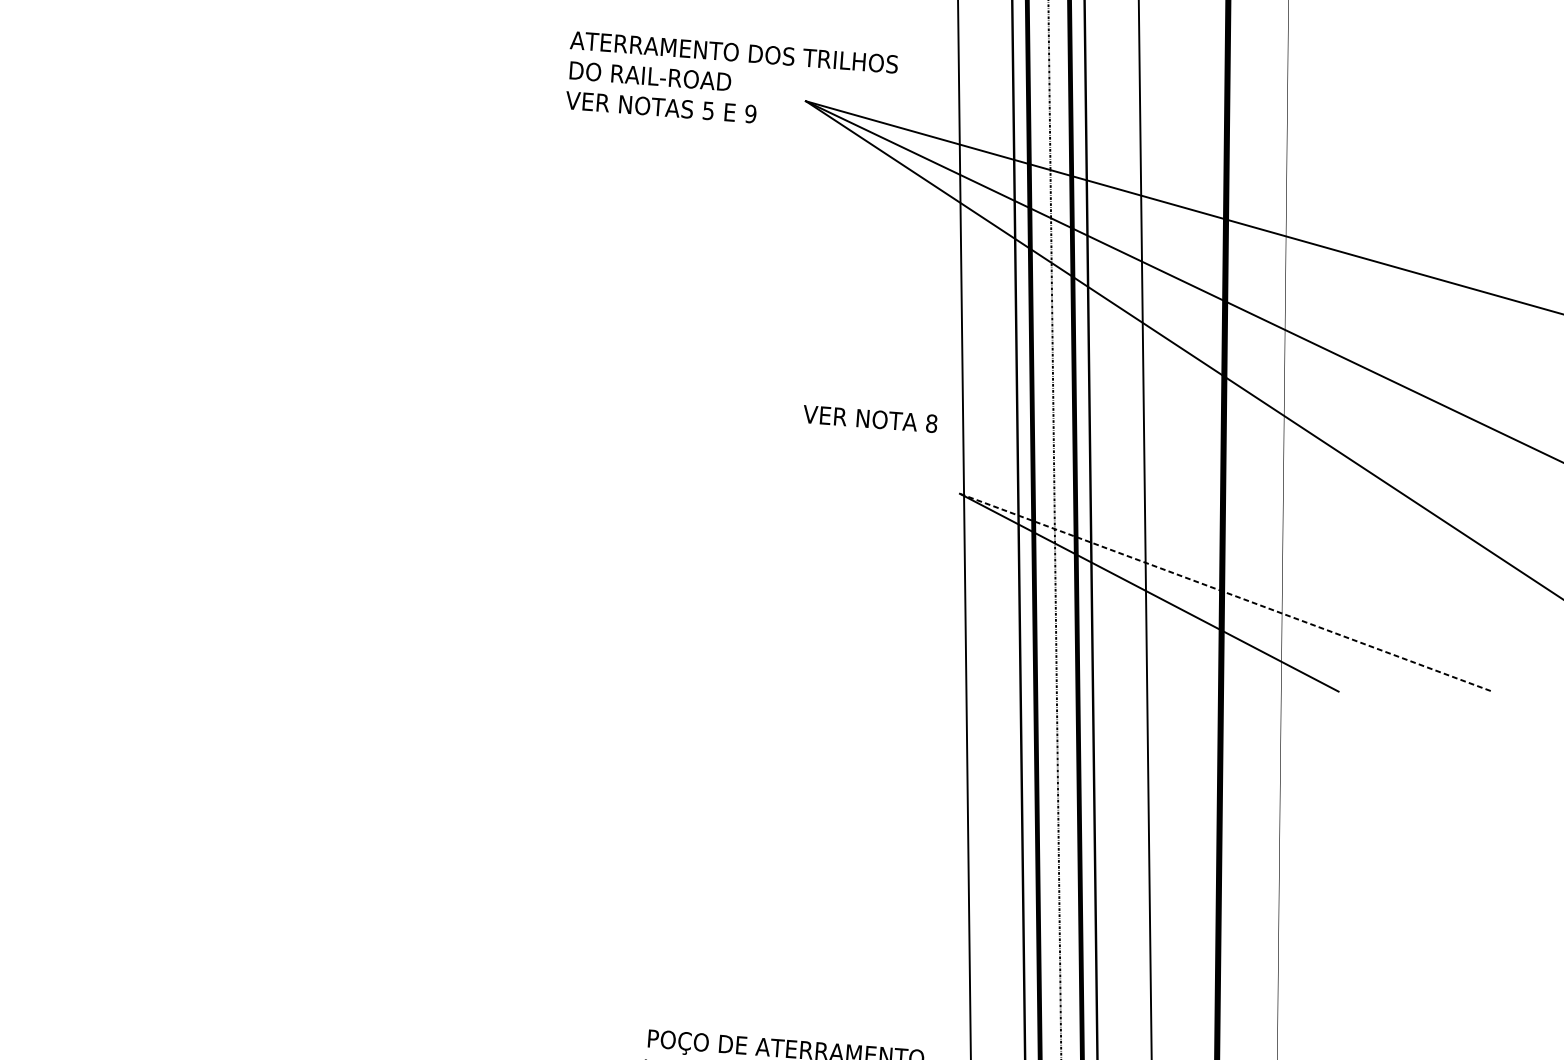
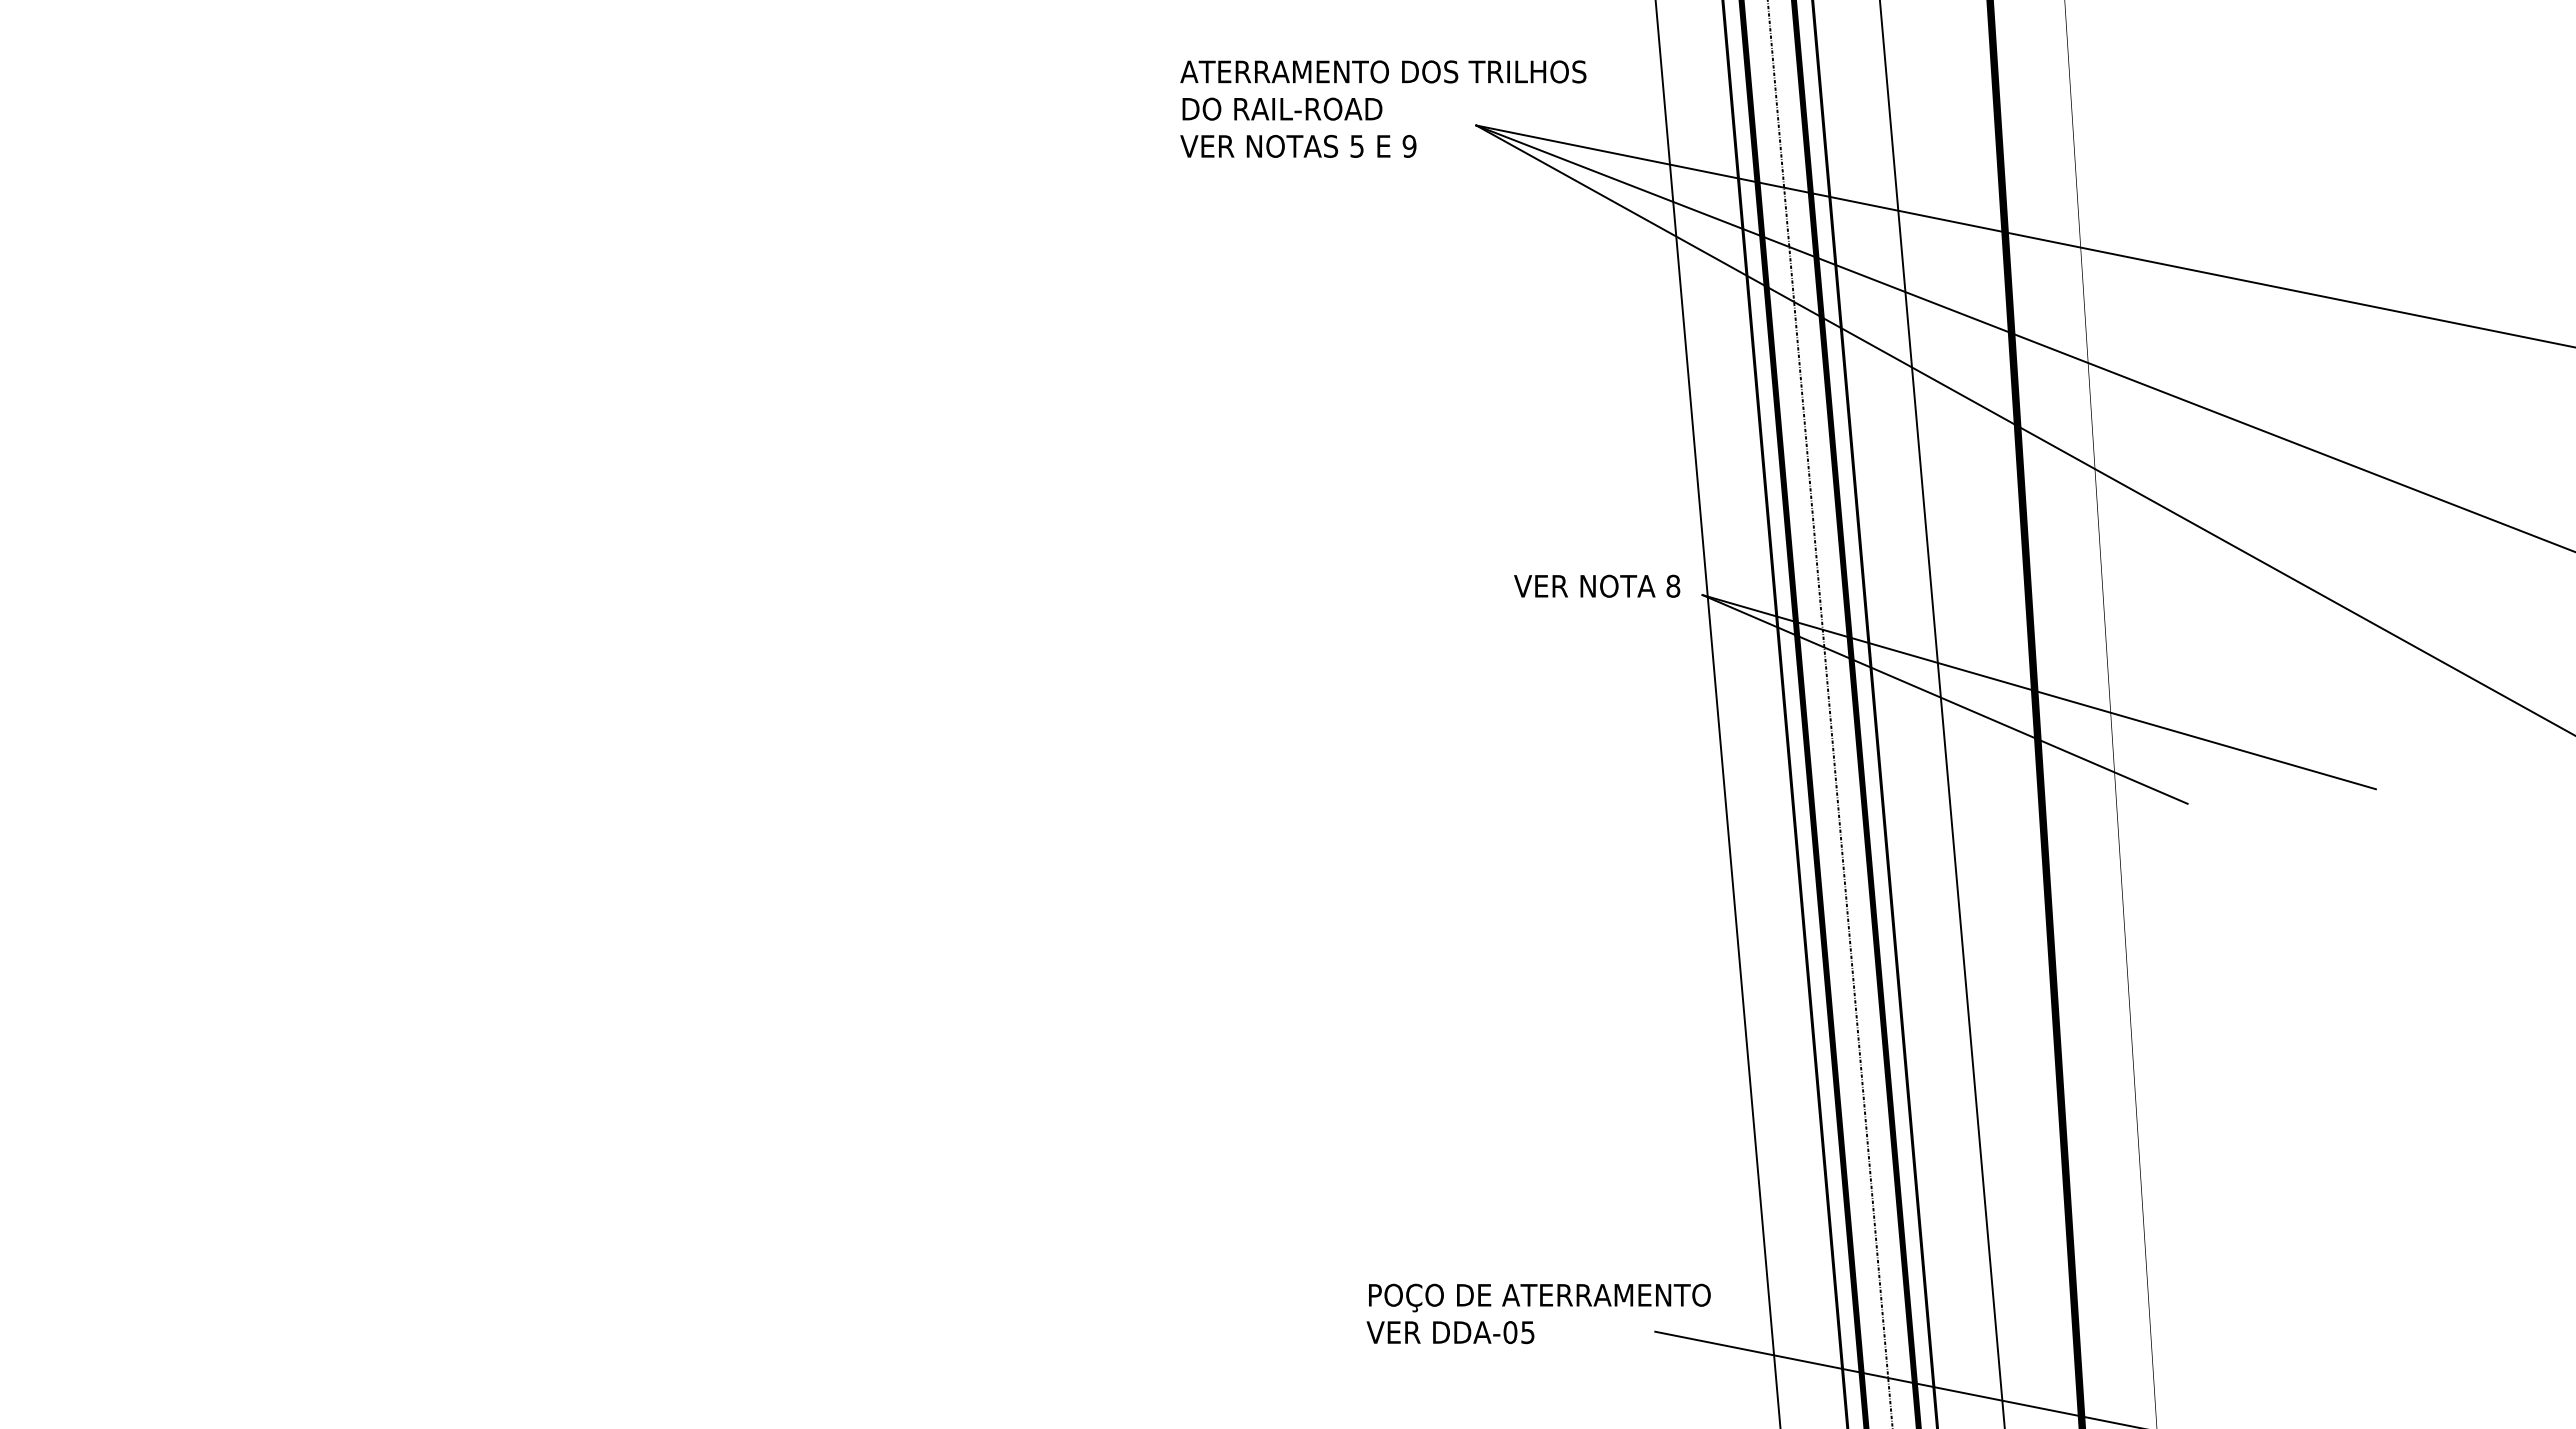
text: (870, 418) -> (1597, 585), moved
line: (1225, 592) -> (2039, 692), dashed -> solid

